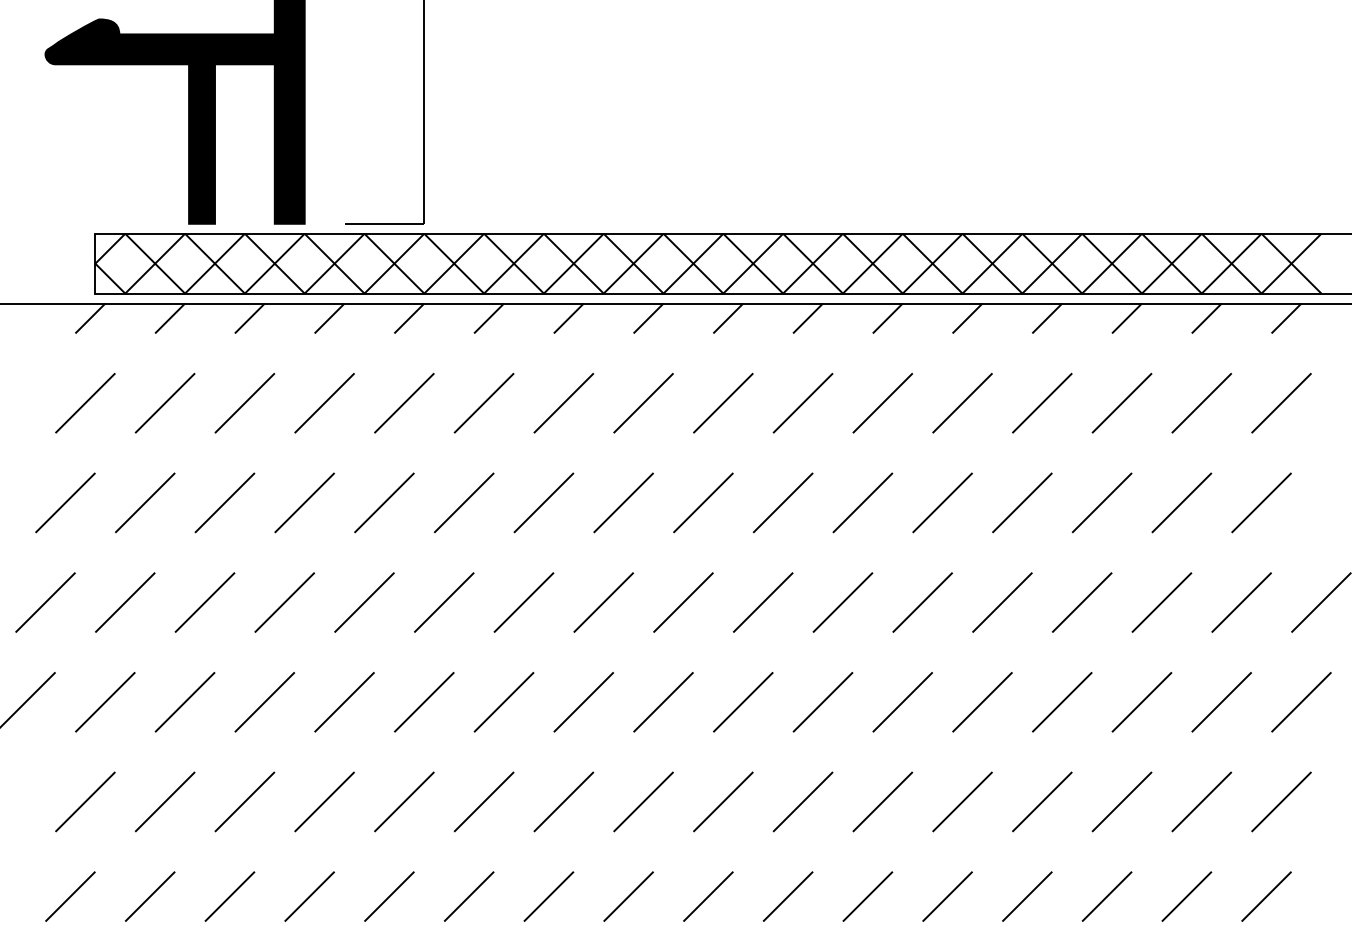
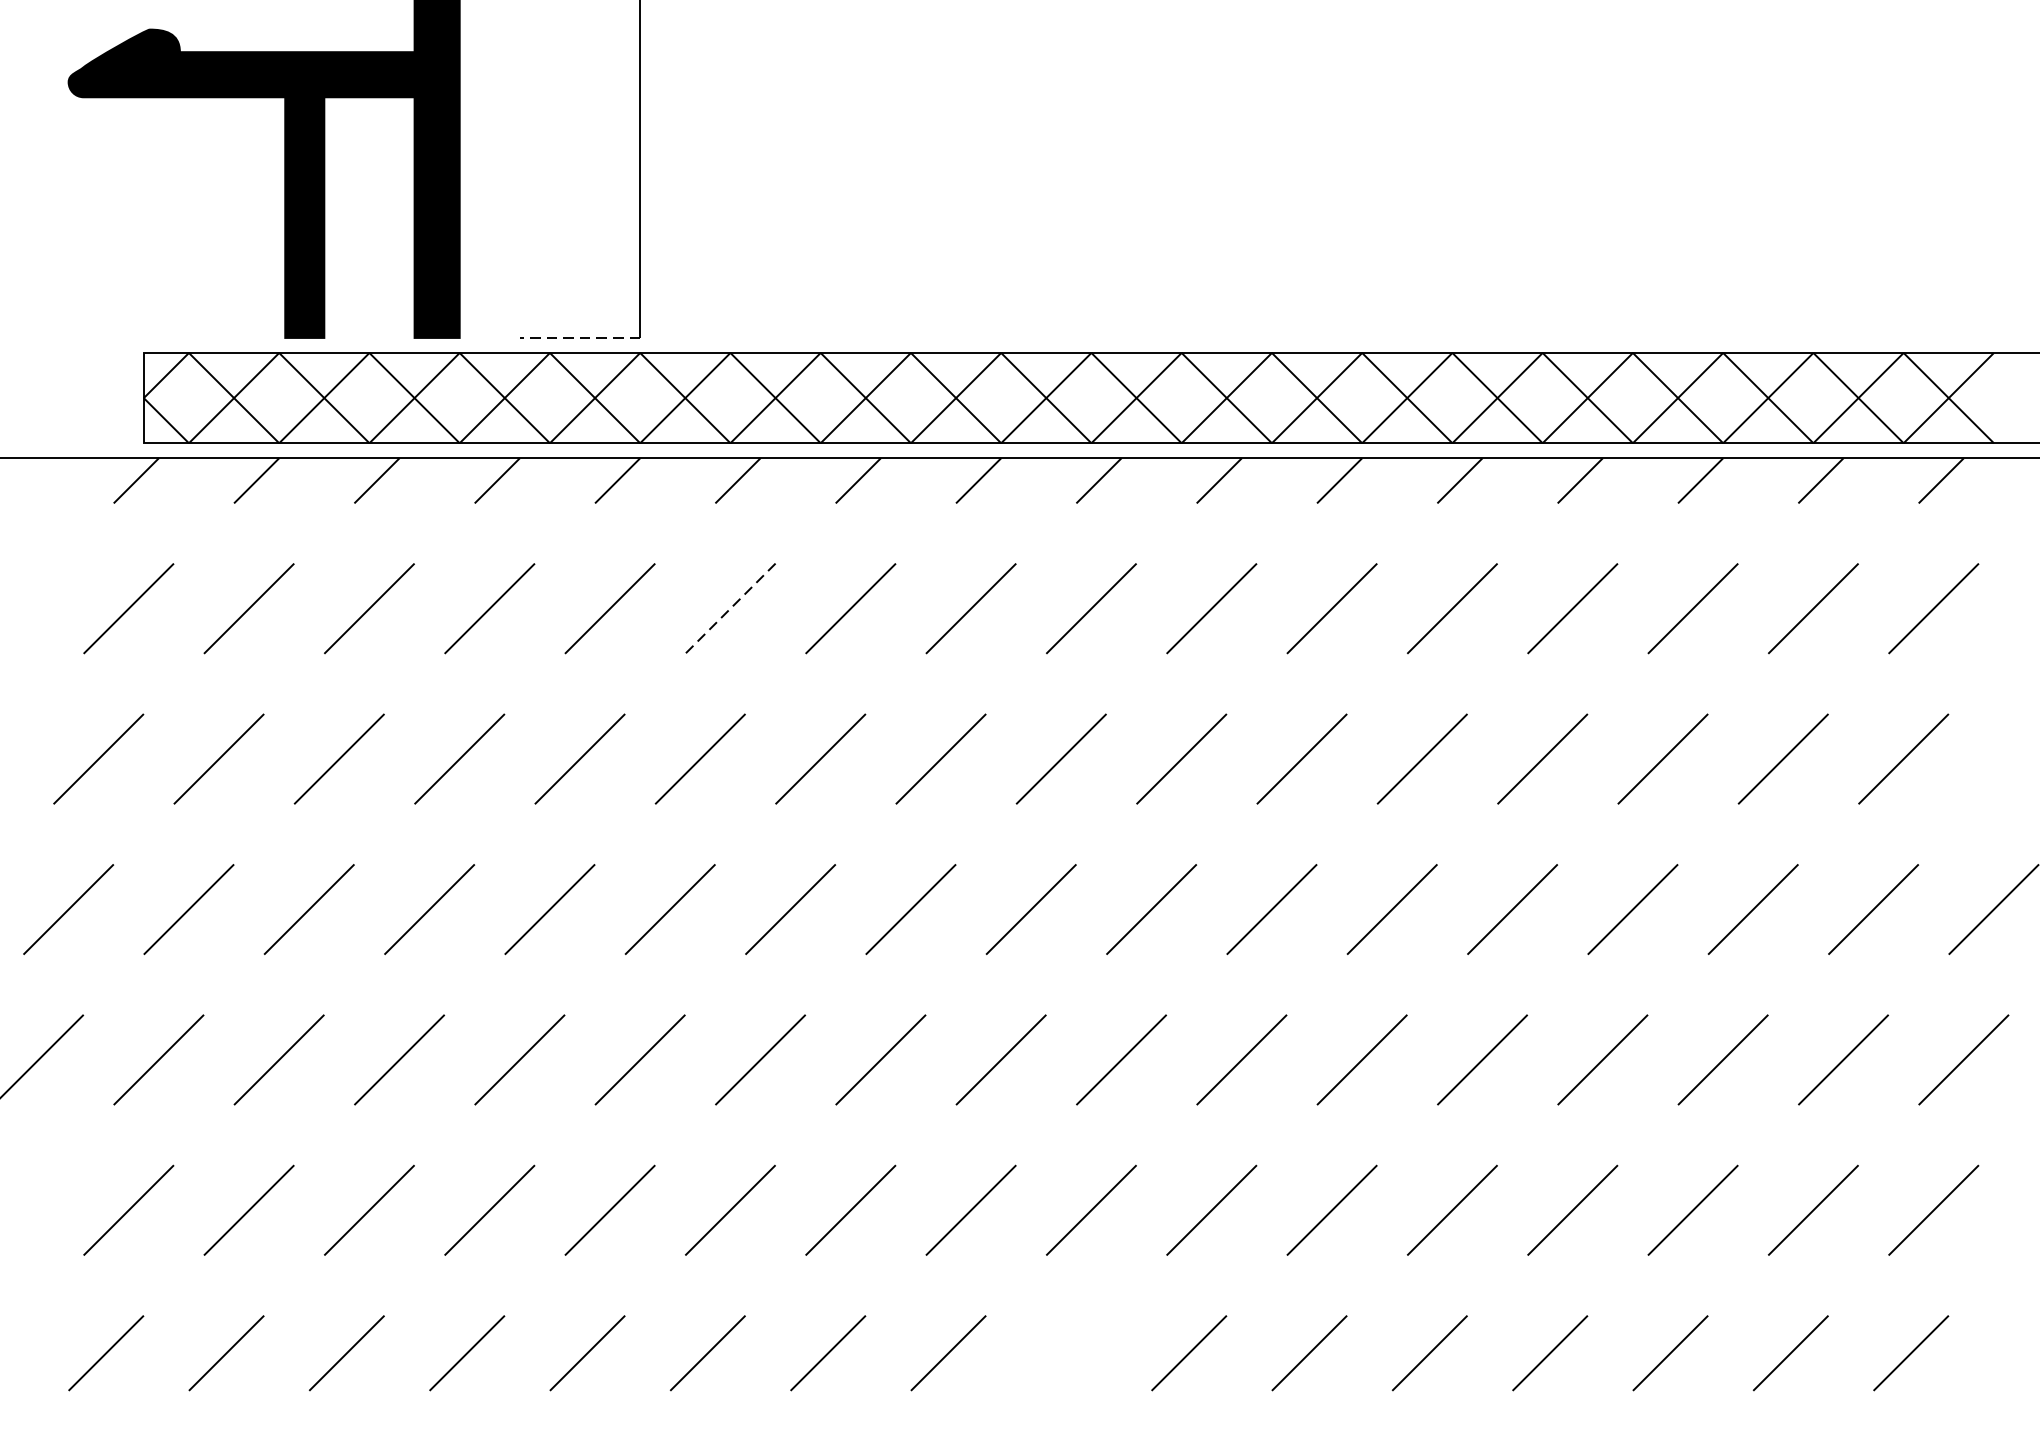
line: (384, 223) -> (580, 337), solid -> dashed
line: (483, 403) -> (729, 609), solid -> dashed
line: (708, 896) -> (1069, 1353), removed

